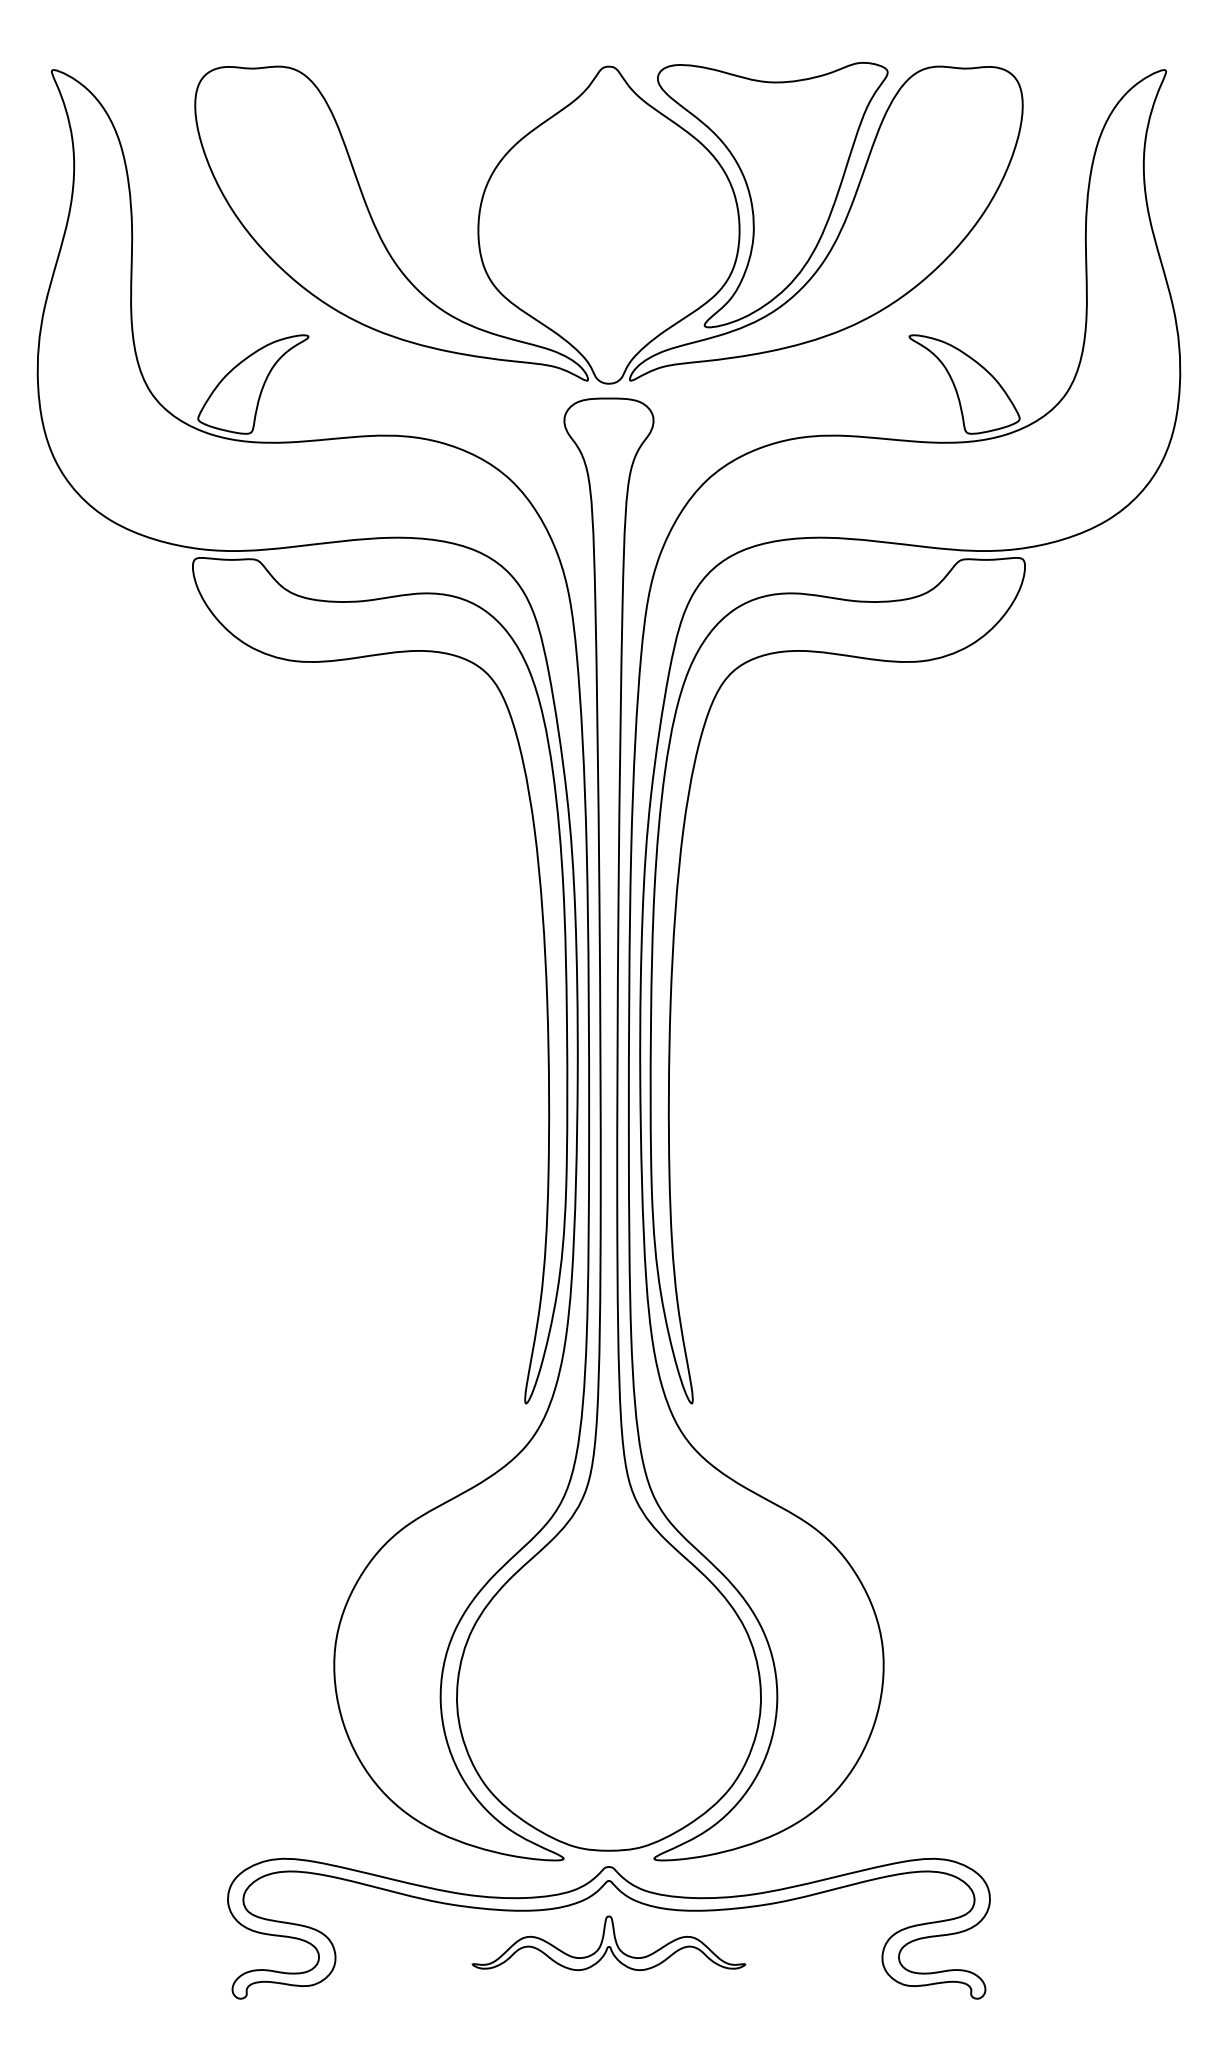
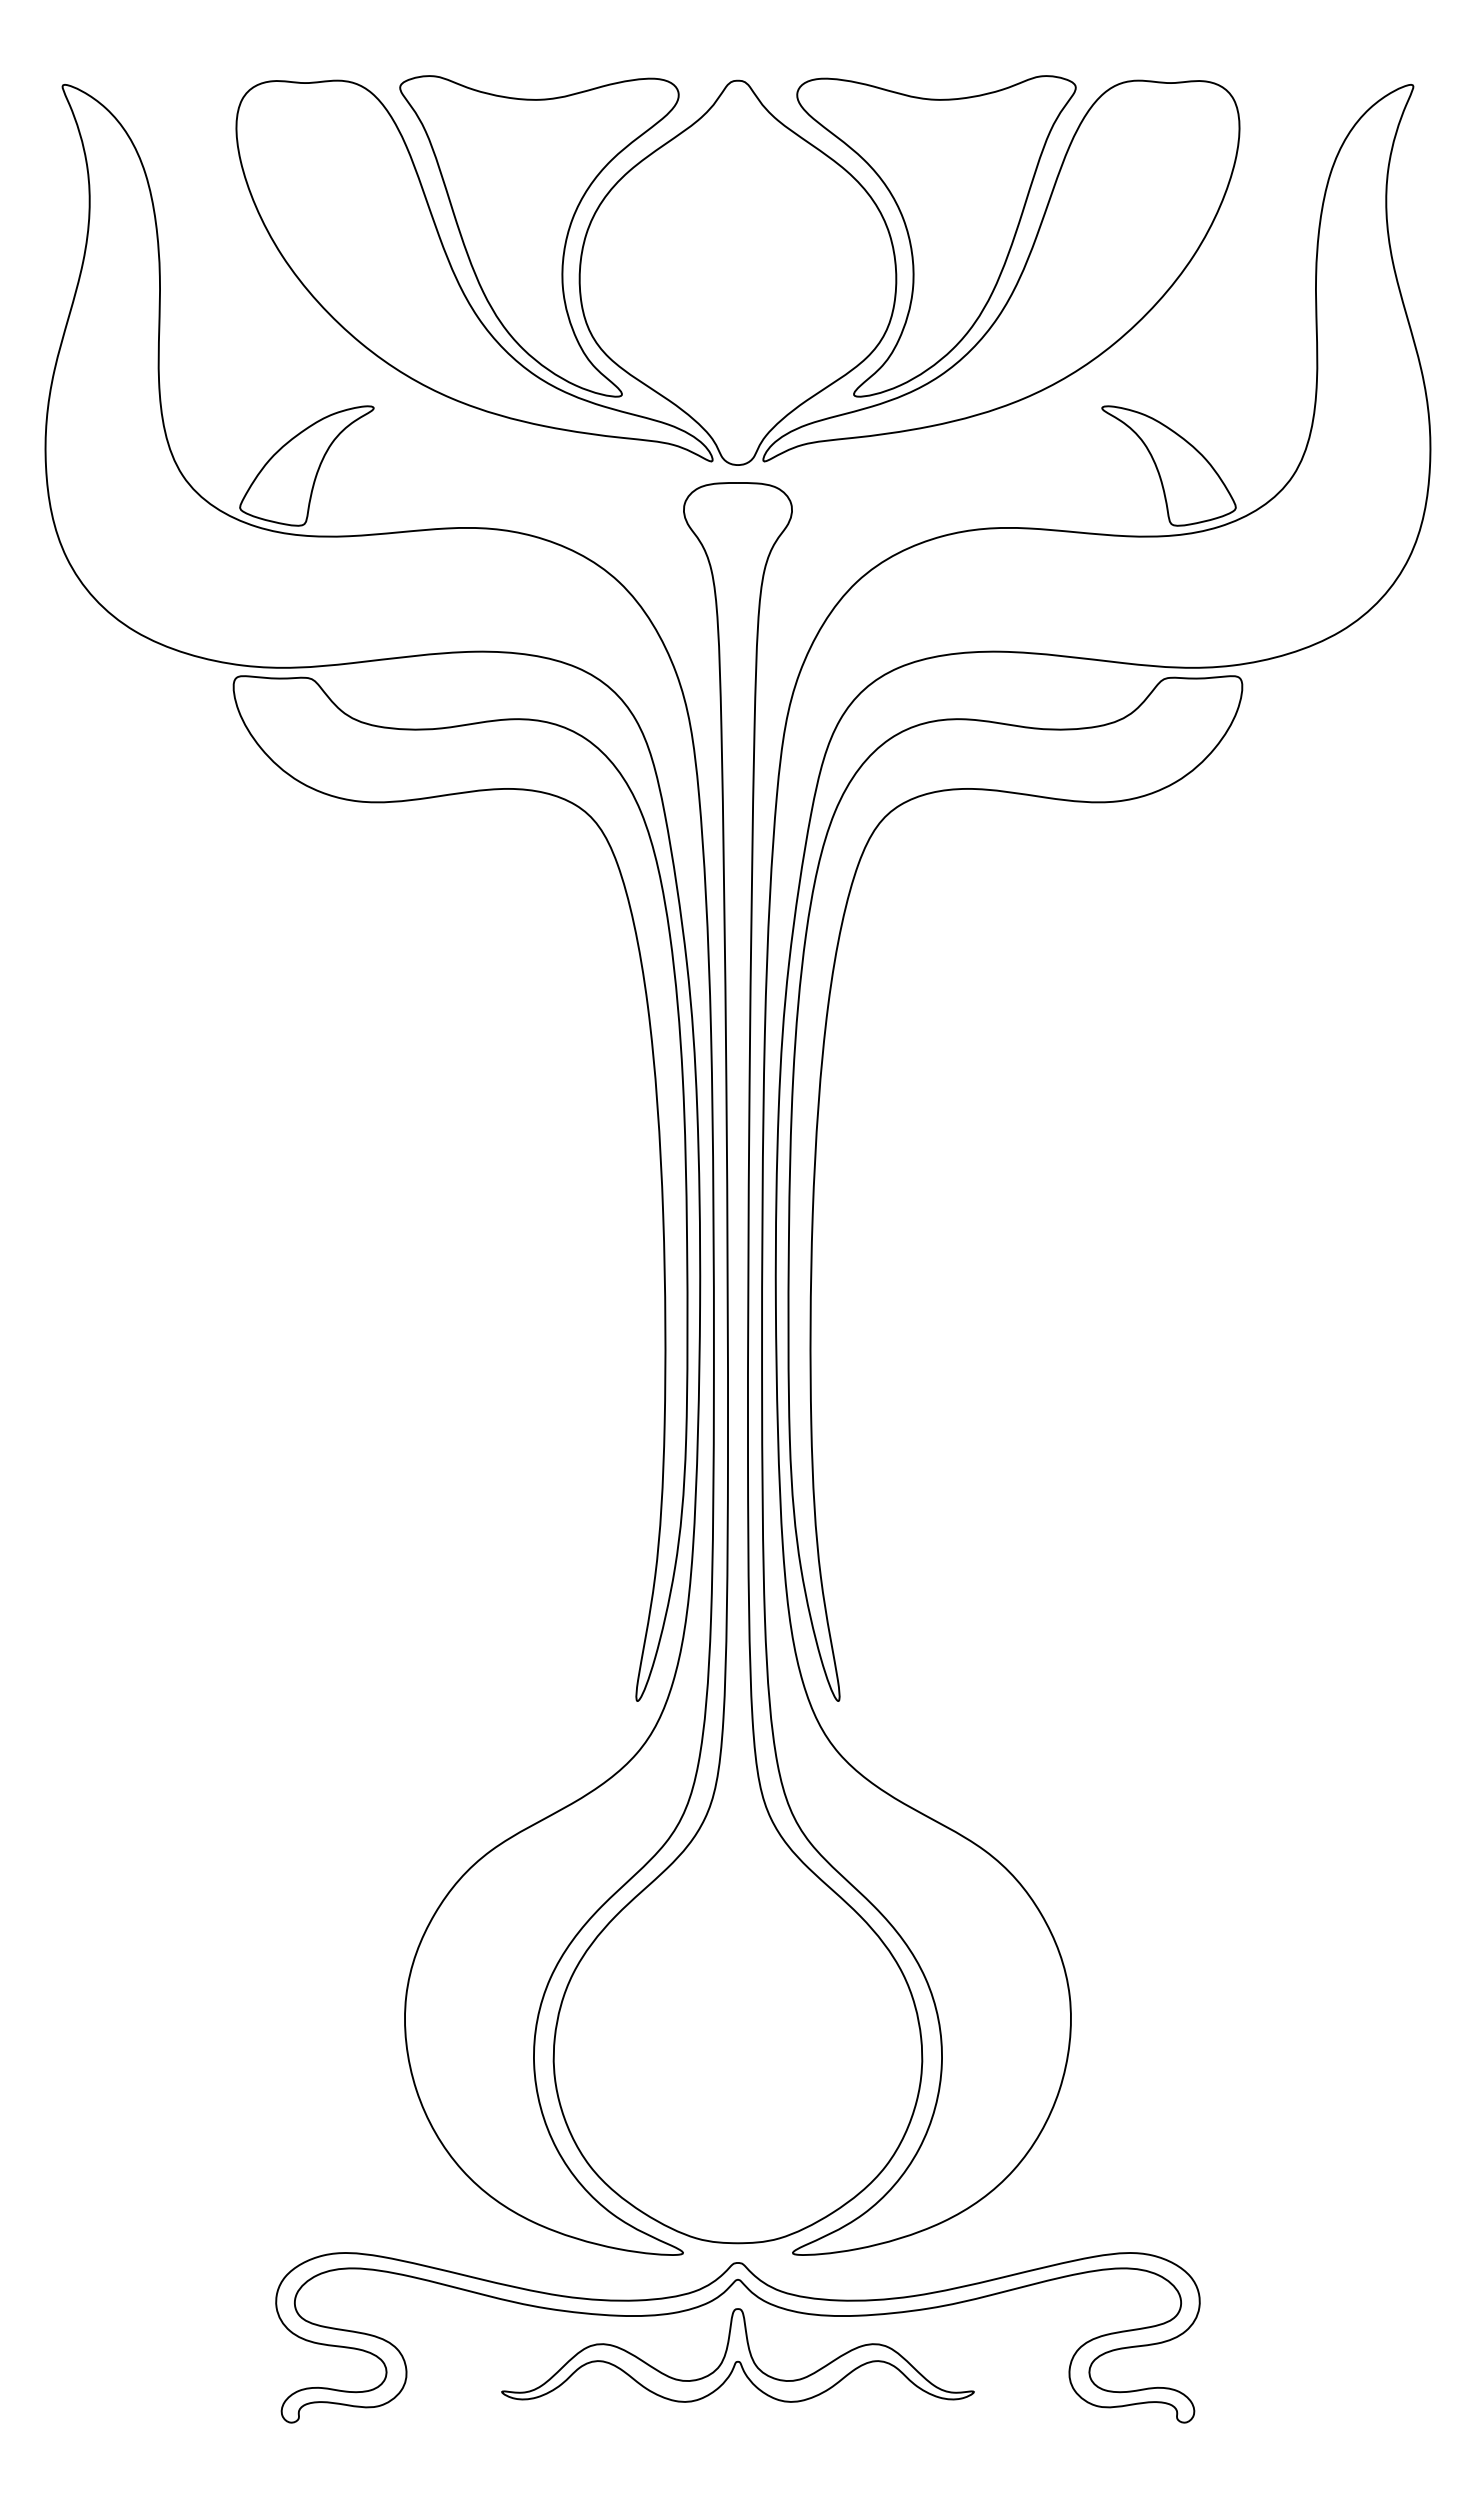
part: (445, 195) -> (539, 236), added
part: (608, 1943) -> (737, 2355), size x1.43

